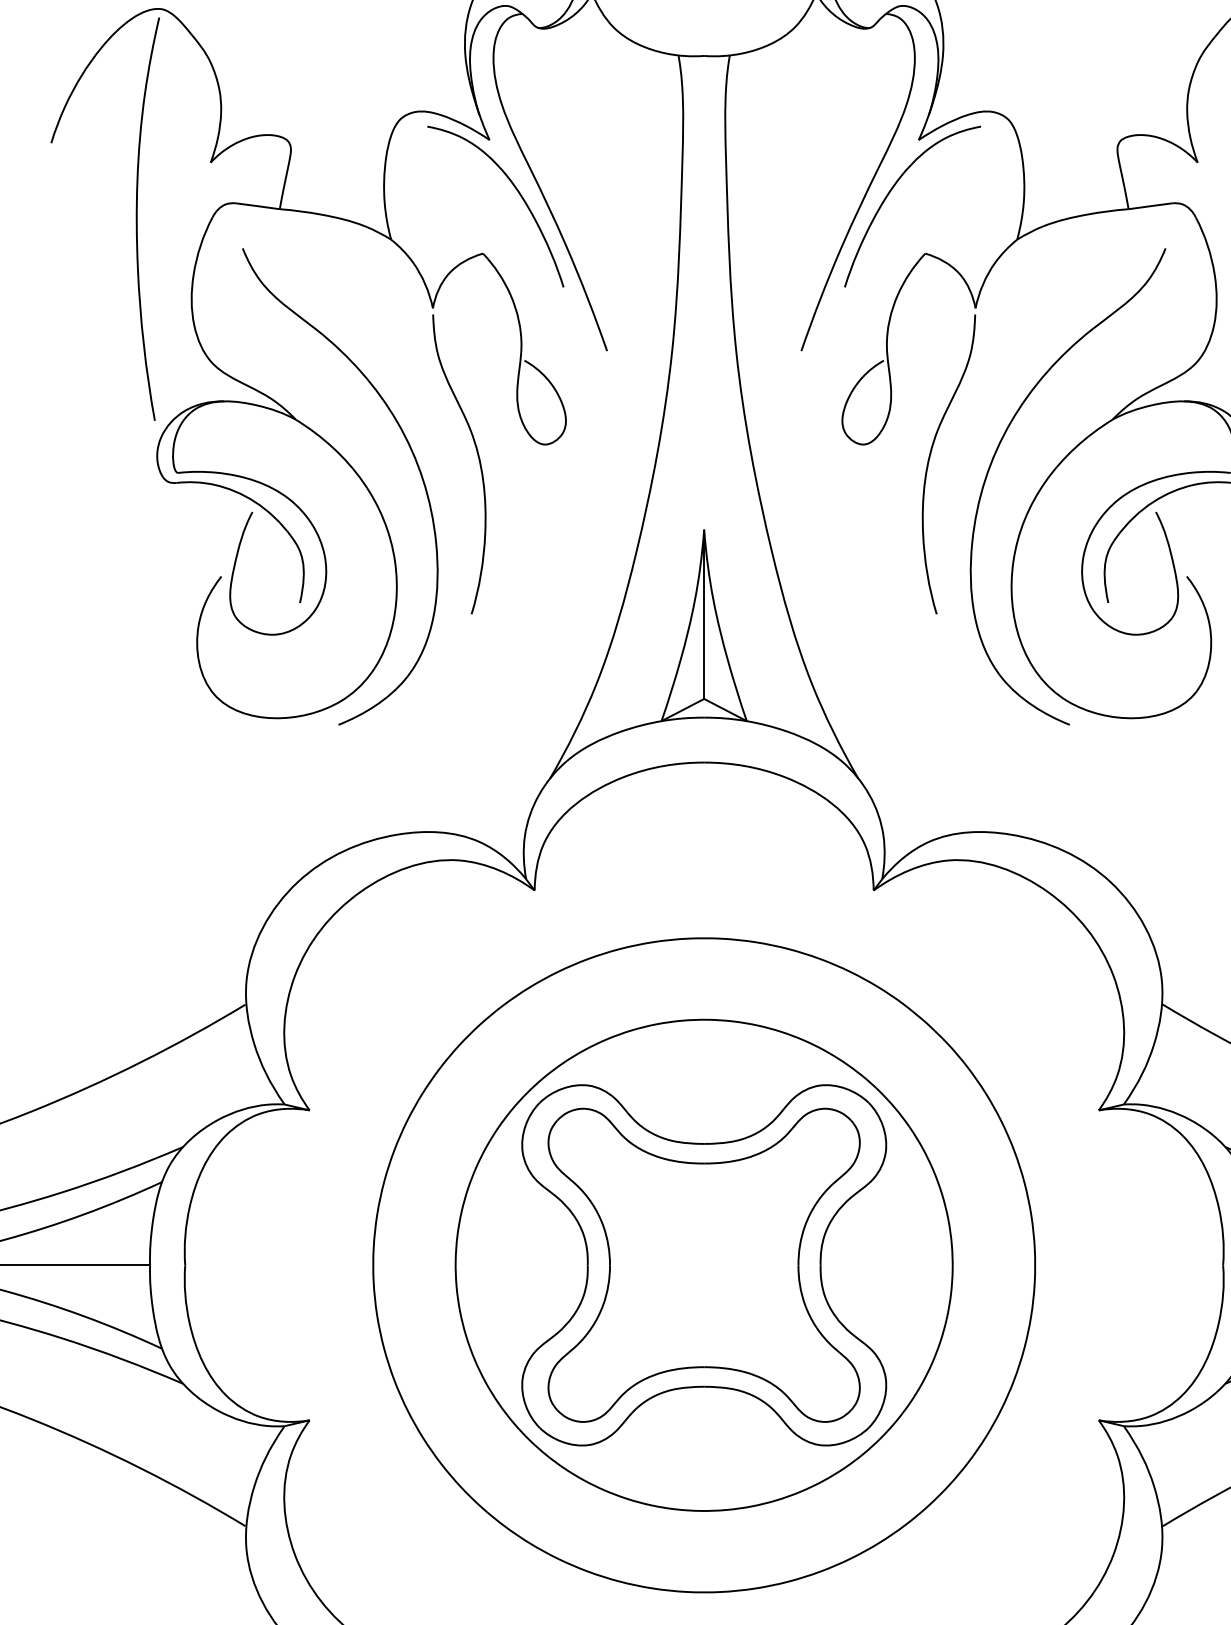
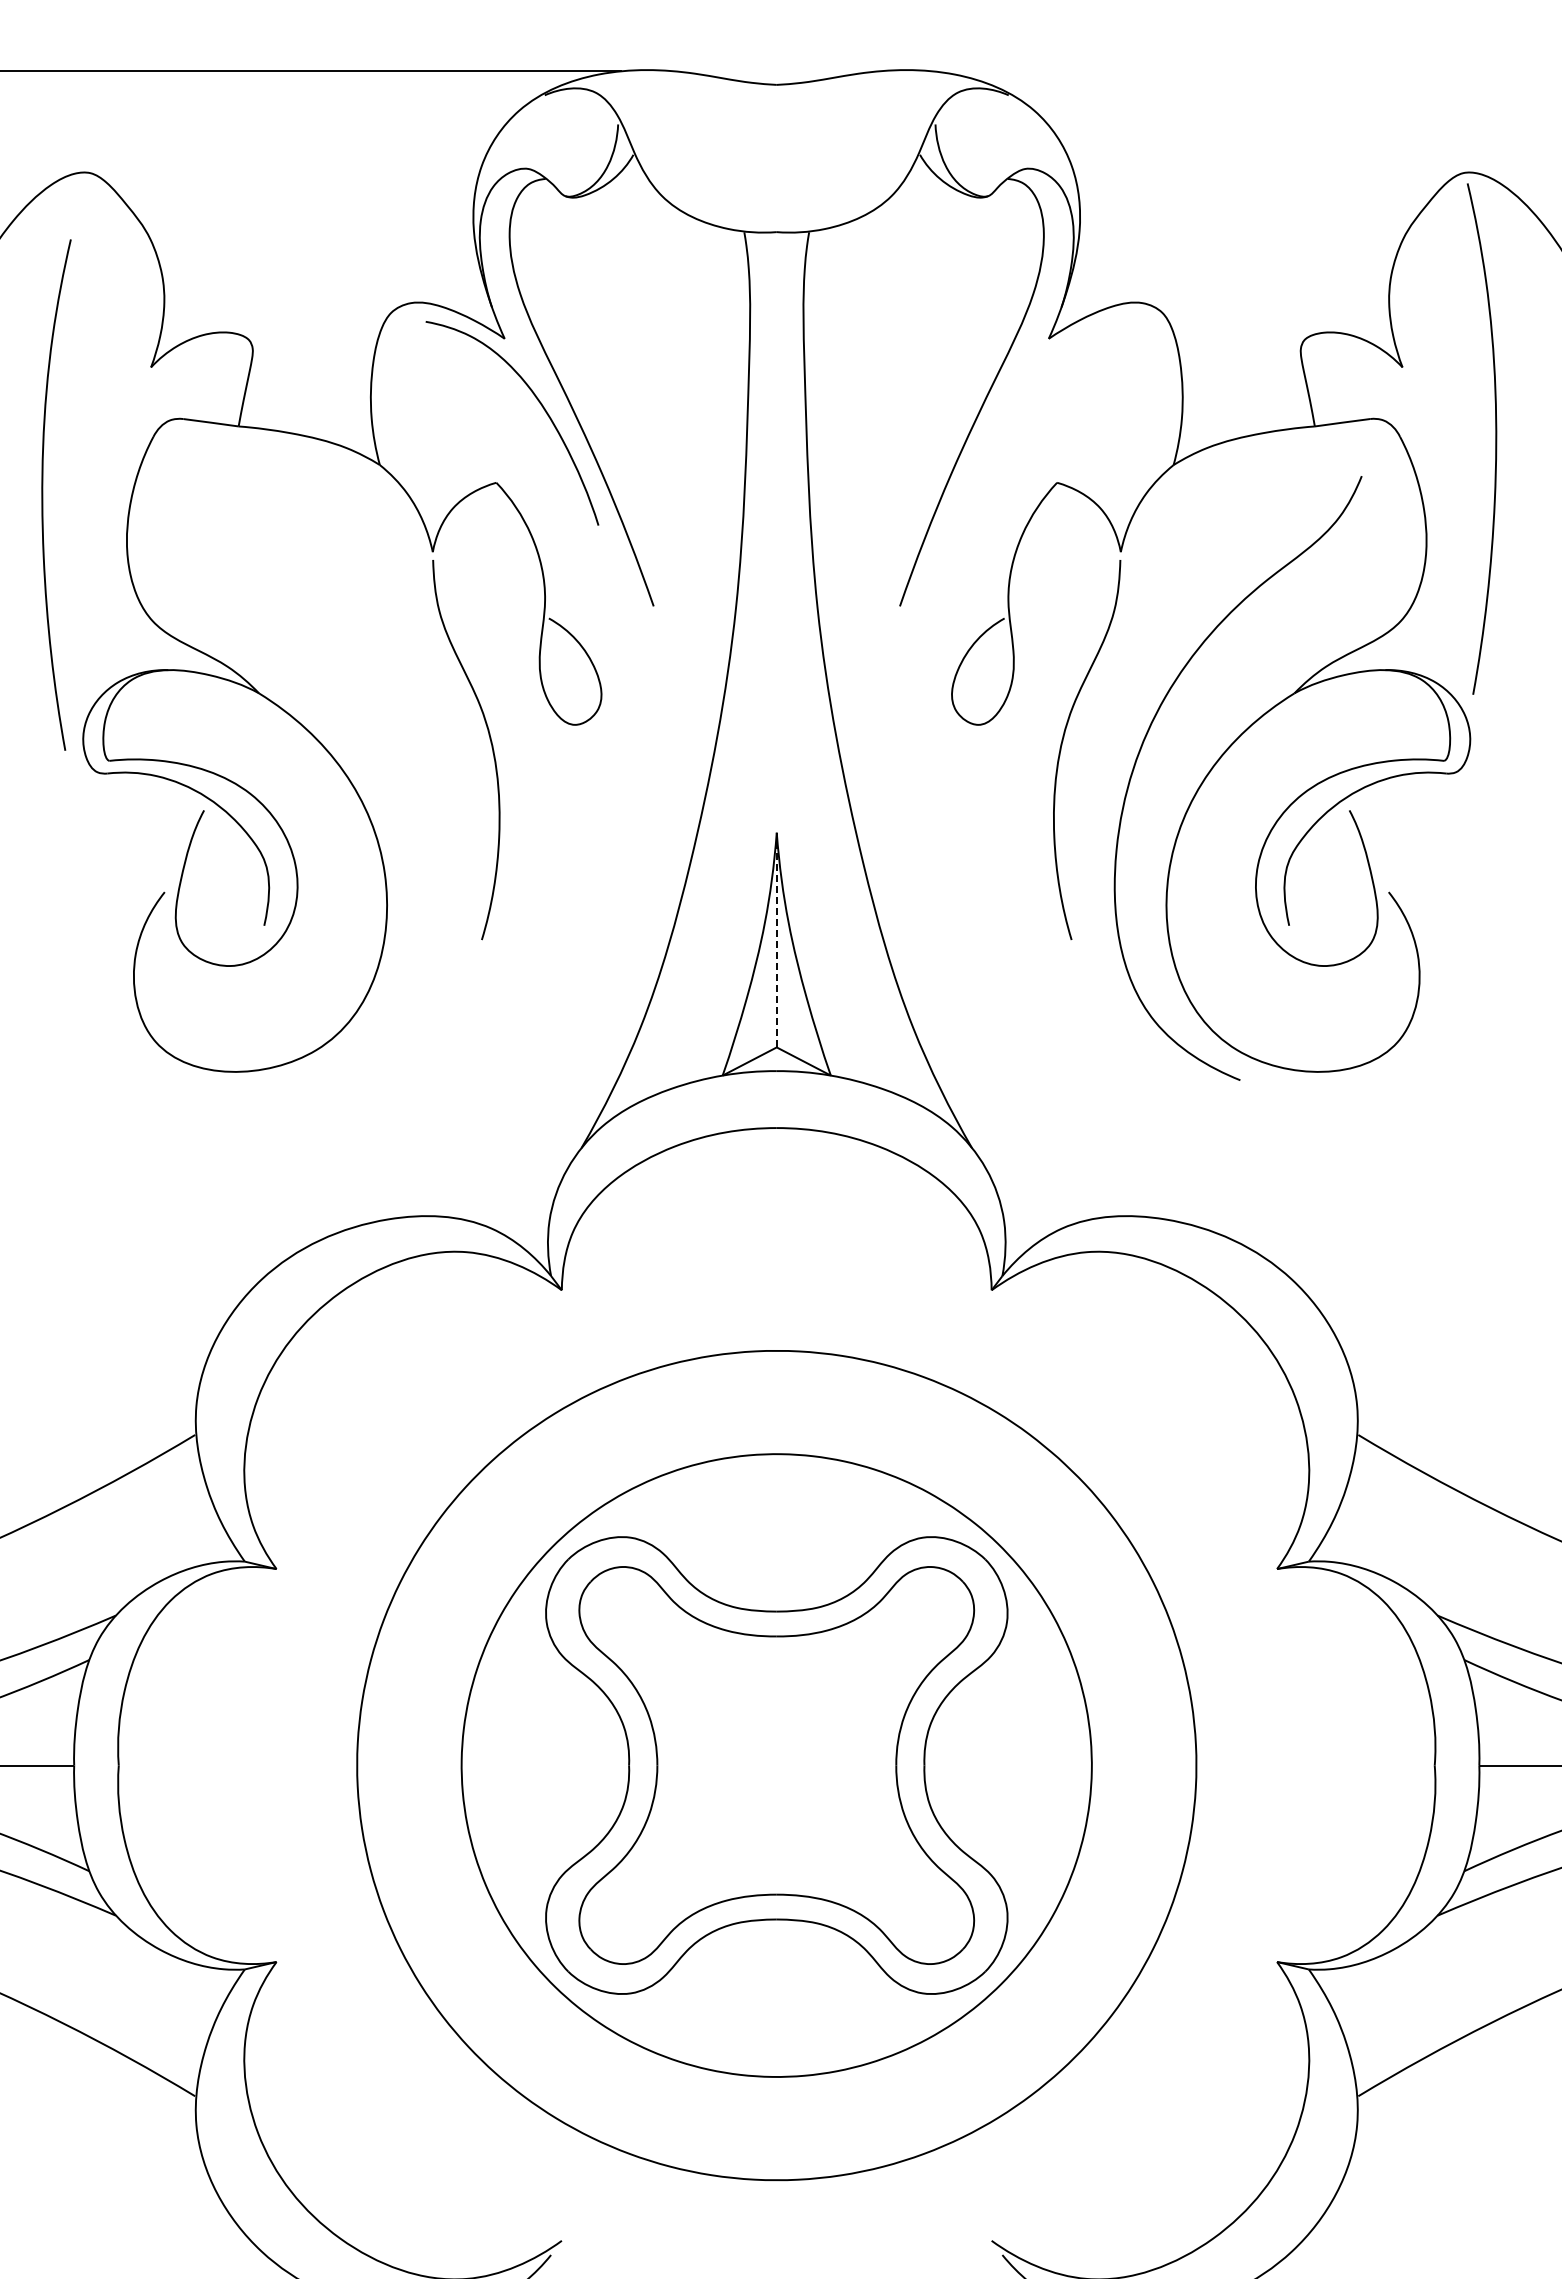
curve: (890, 191) -> (1013, 404), removed
curve: (137, 218) -> (43, 494), moved
curve: (412, 453) -> (406, 736), removed
line: (703, 613) -> (776, 939), solid -> dashed

